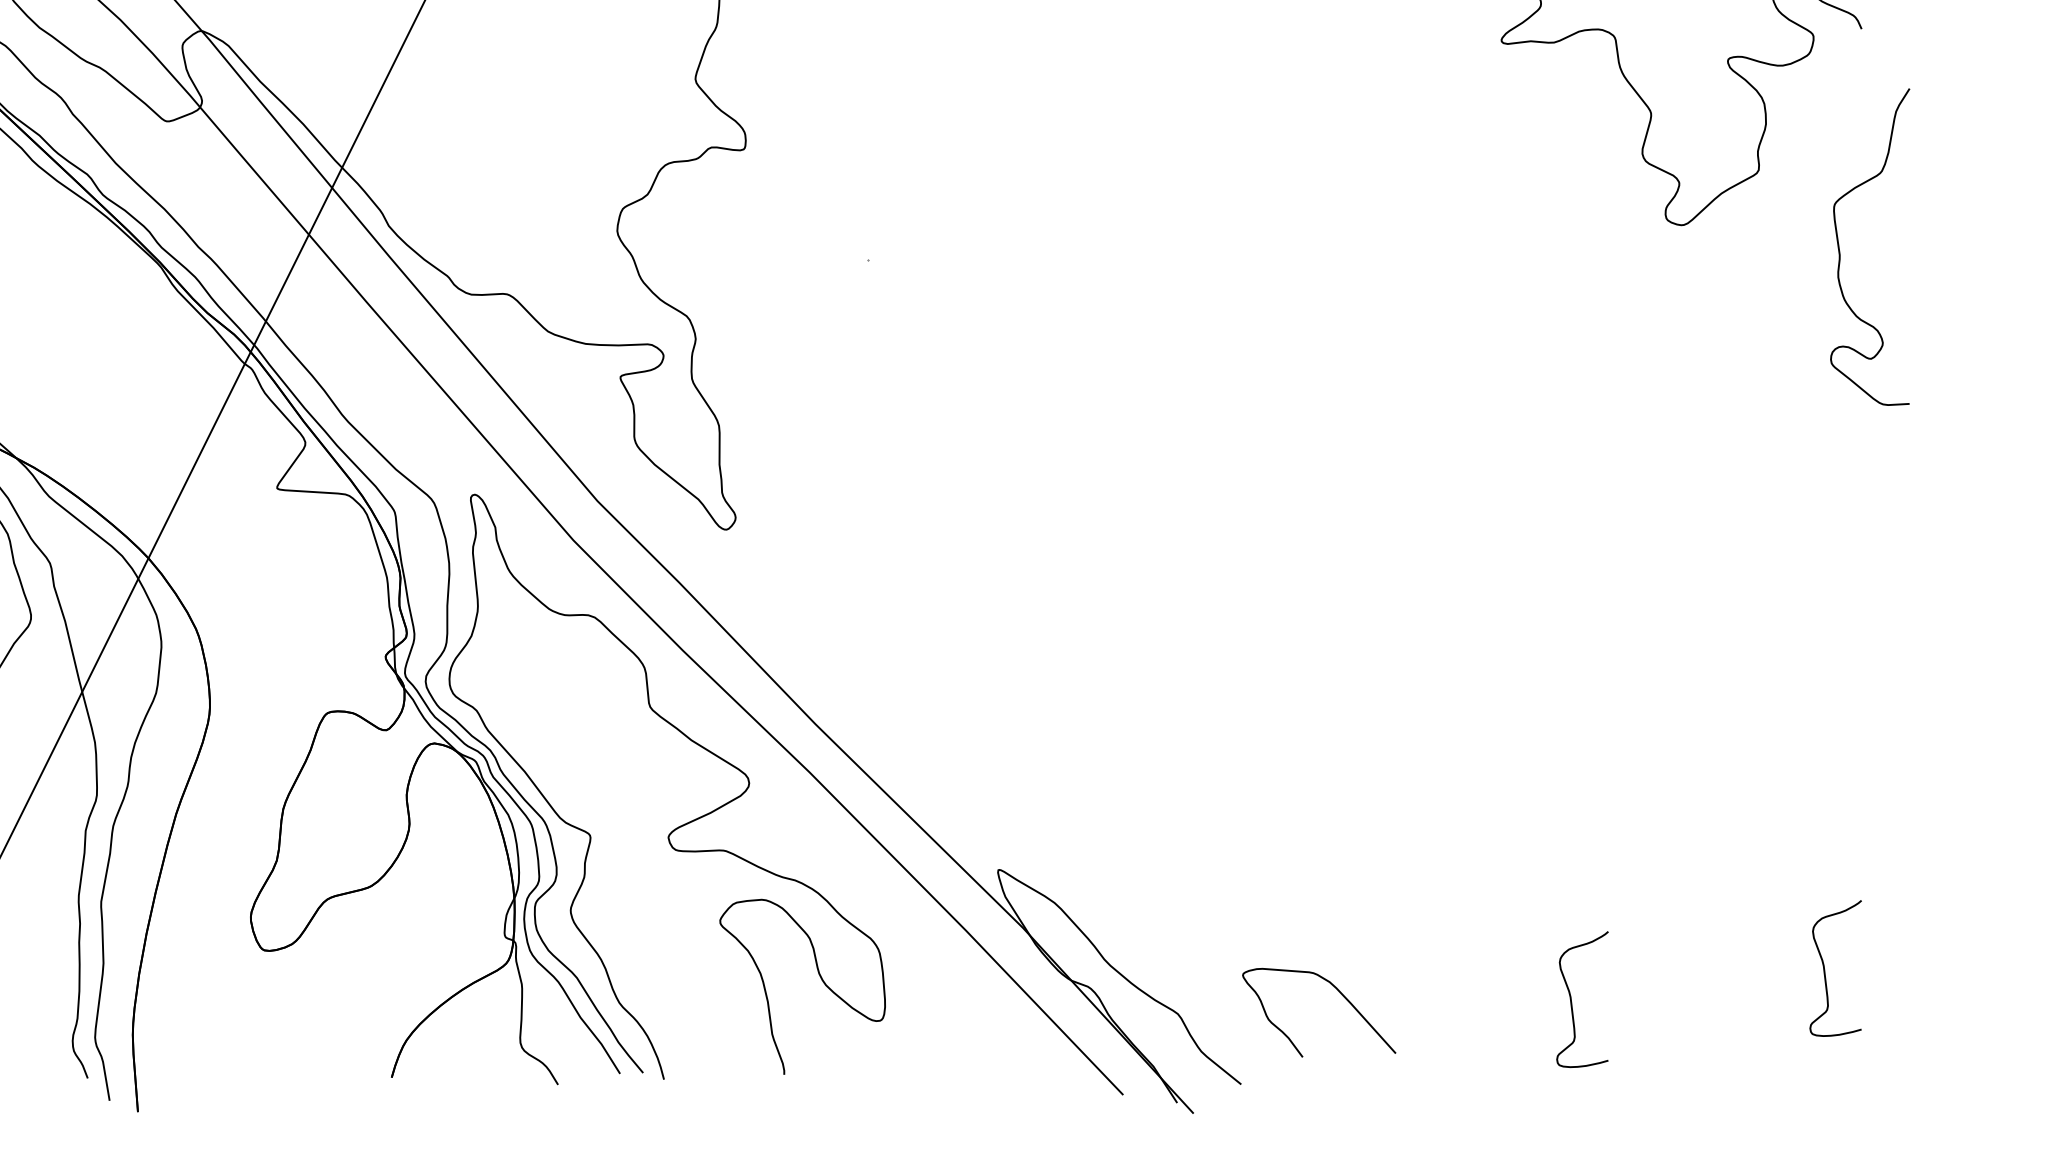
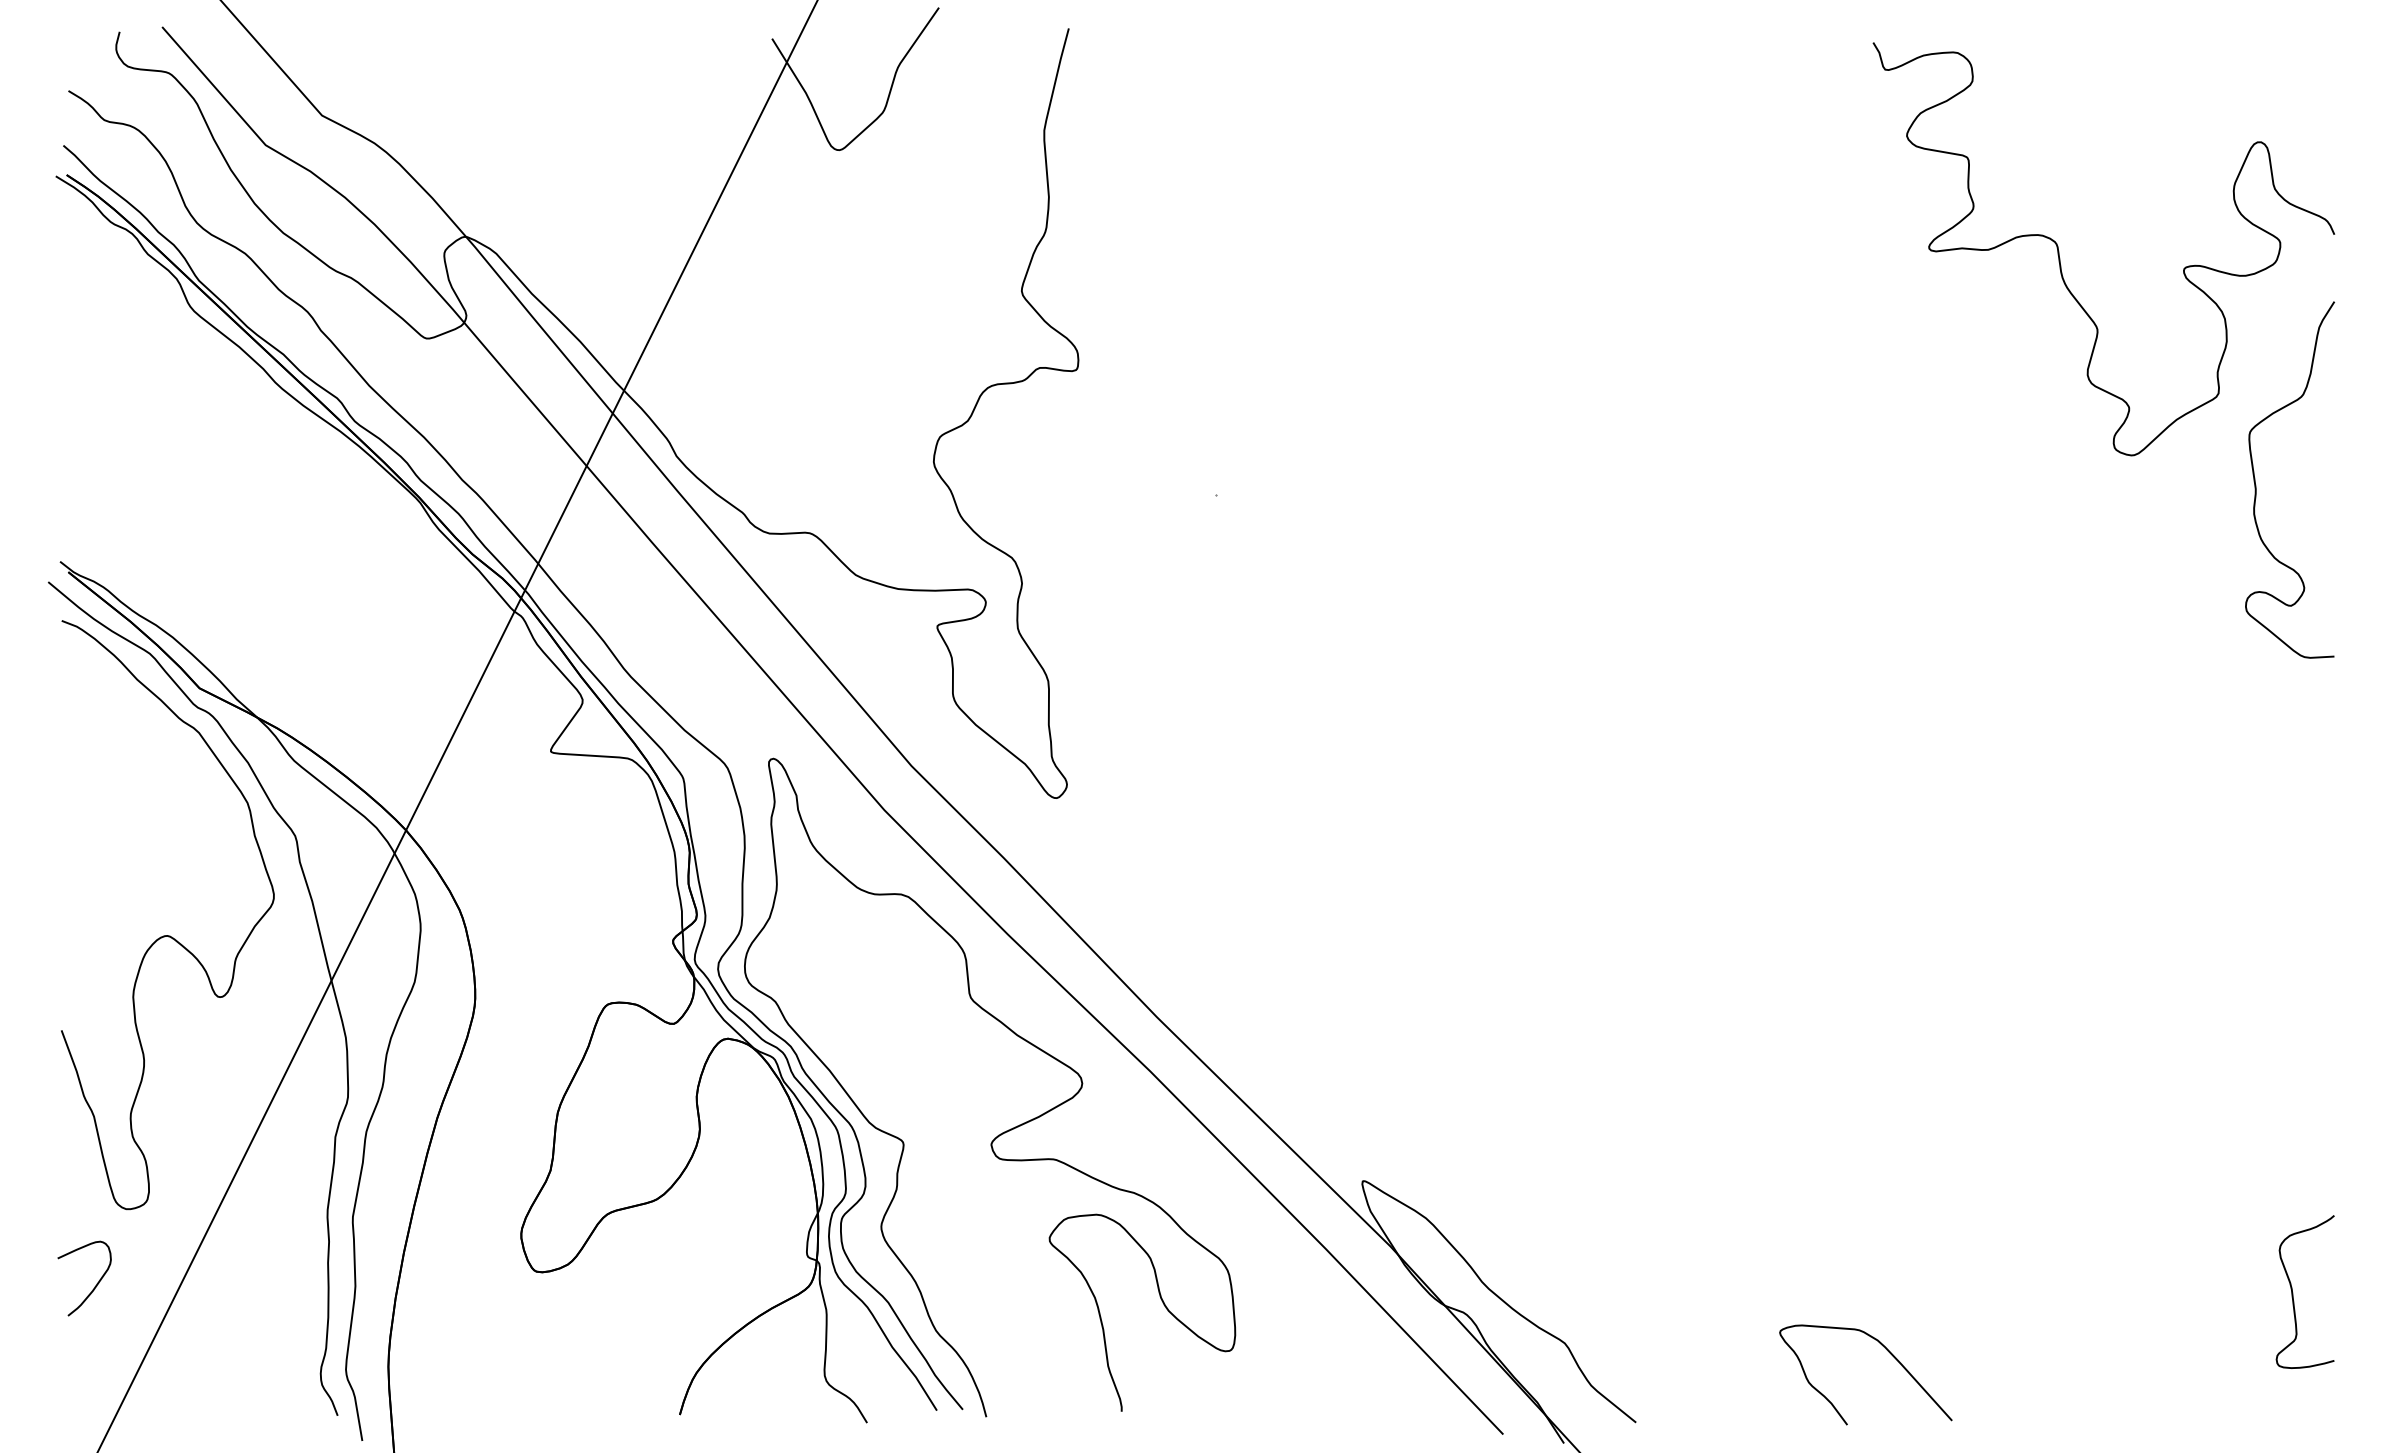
curve: (1840, 251) -> (2256, 484), moved
curve: (1338, 991) -> (1887, 1351), moved
curve: (1572, 999) -> (2008, 1327), removed

